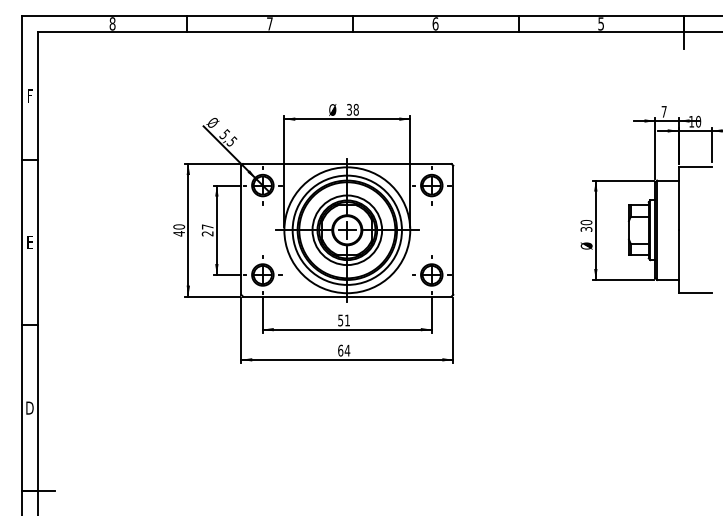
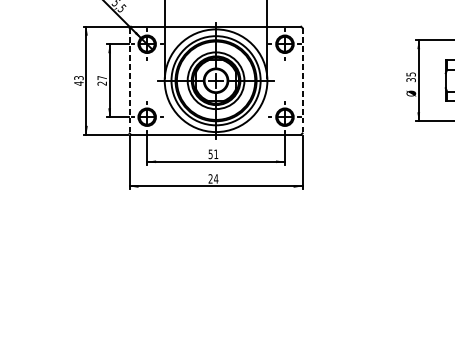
text: (586, 222) -> (411, 74), 30 -> 35
text: (178, 226) -> (78, 77), 40 -> 43
line: (241, 230) -> (129, 80), solid -> dashed
line: (453, 230) -> (302, 80), solid -> dashed
text: (340, 350) -> (210, 178), 64 -> 24

